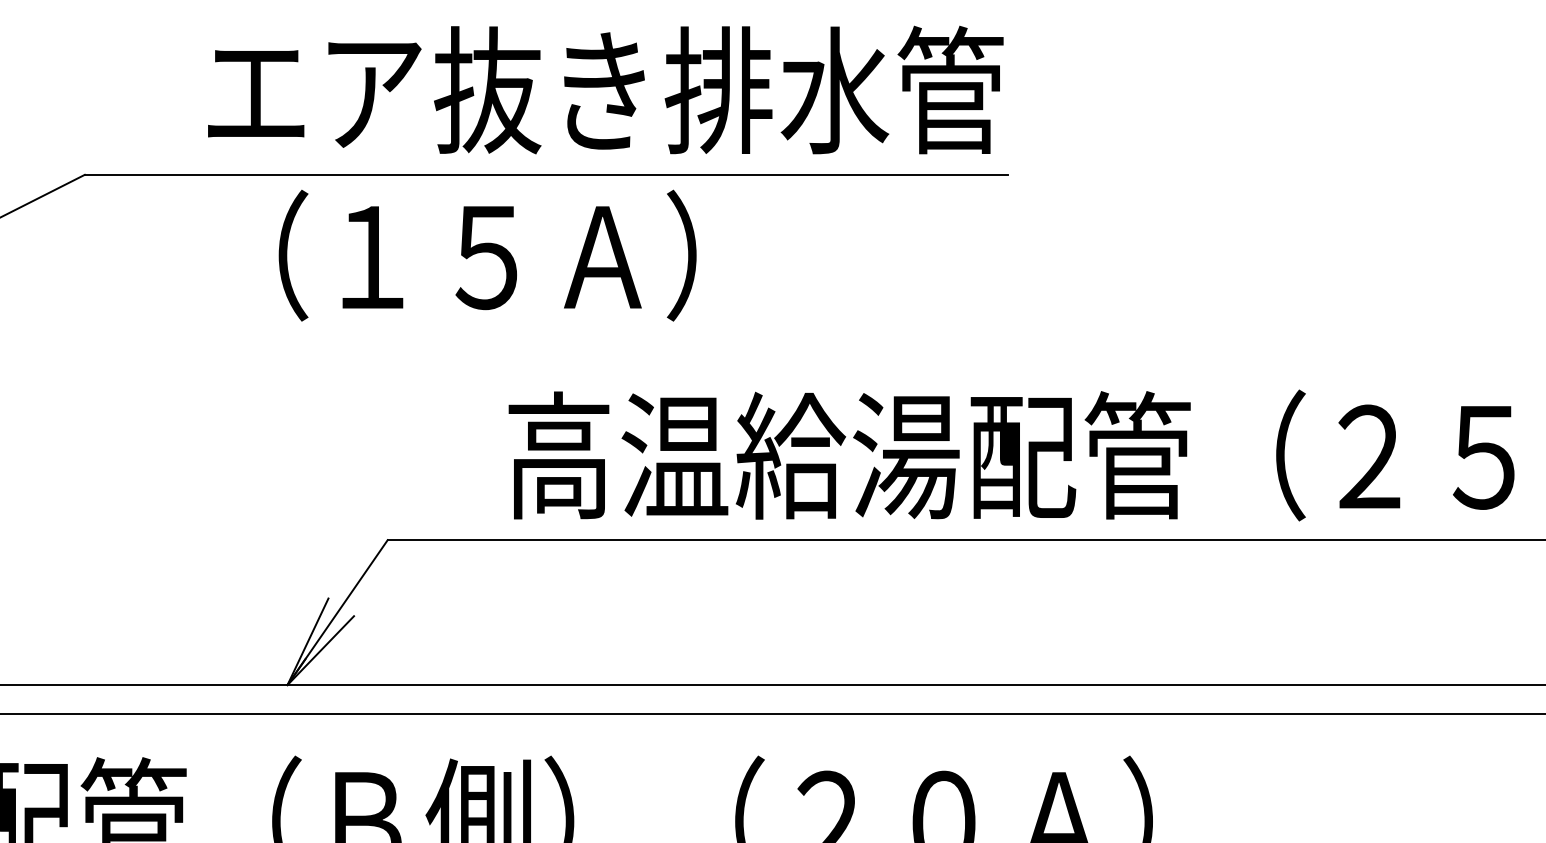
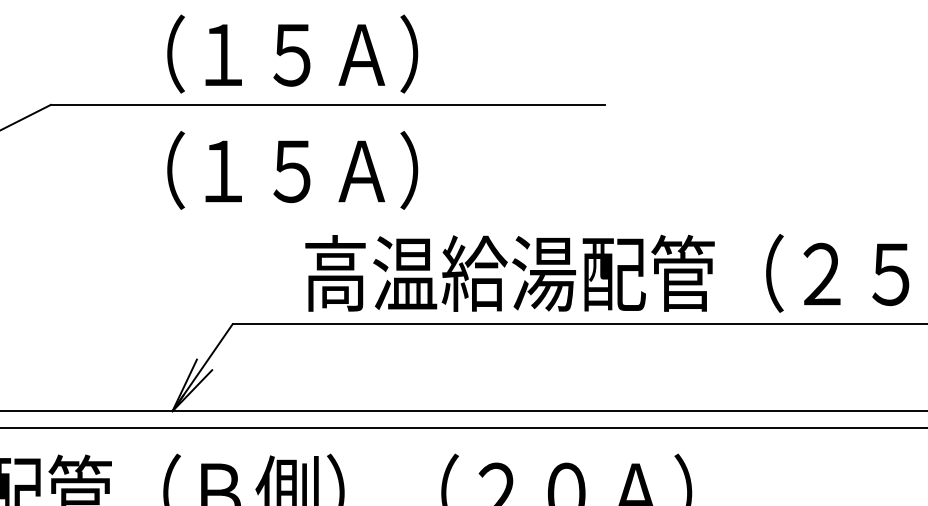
text: (605, 89) -> (363, 53), エア抜き排水管 -> （１５Ａ）
text: (487, 255) -> (292, 170), moved

